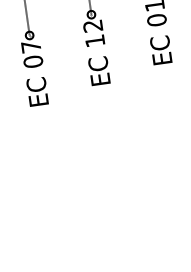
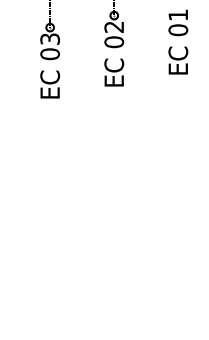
text: (95, 41) -> (114, 42), 12 -> 02
text: (31, 46) -> (50, 38), 07 -> 03

